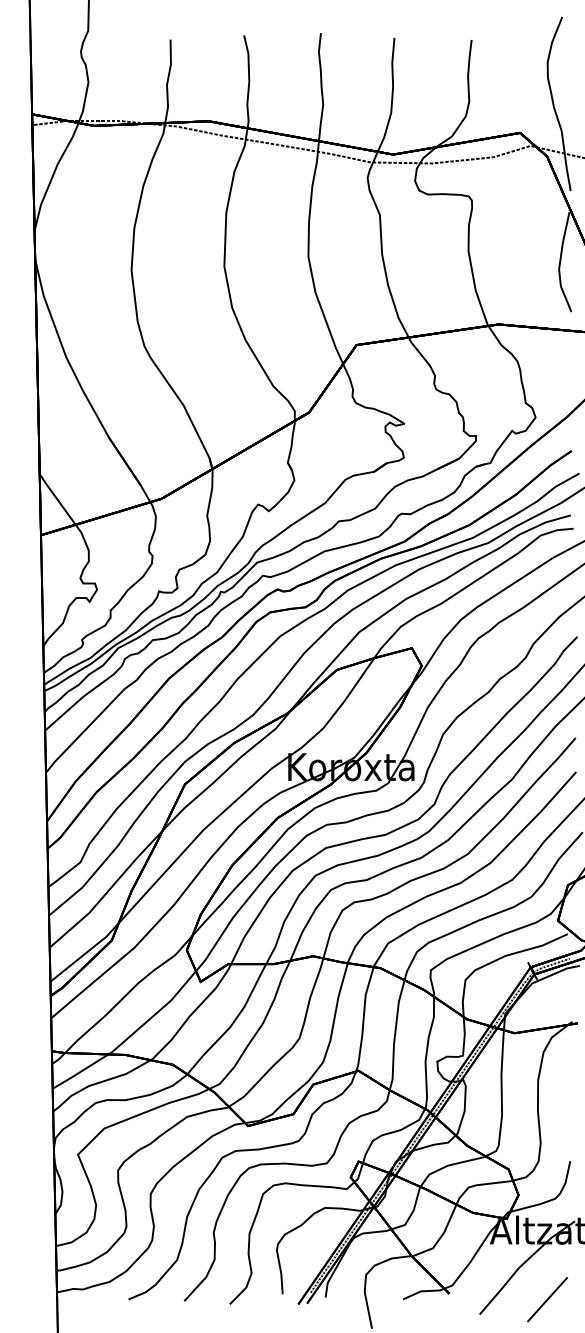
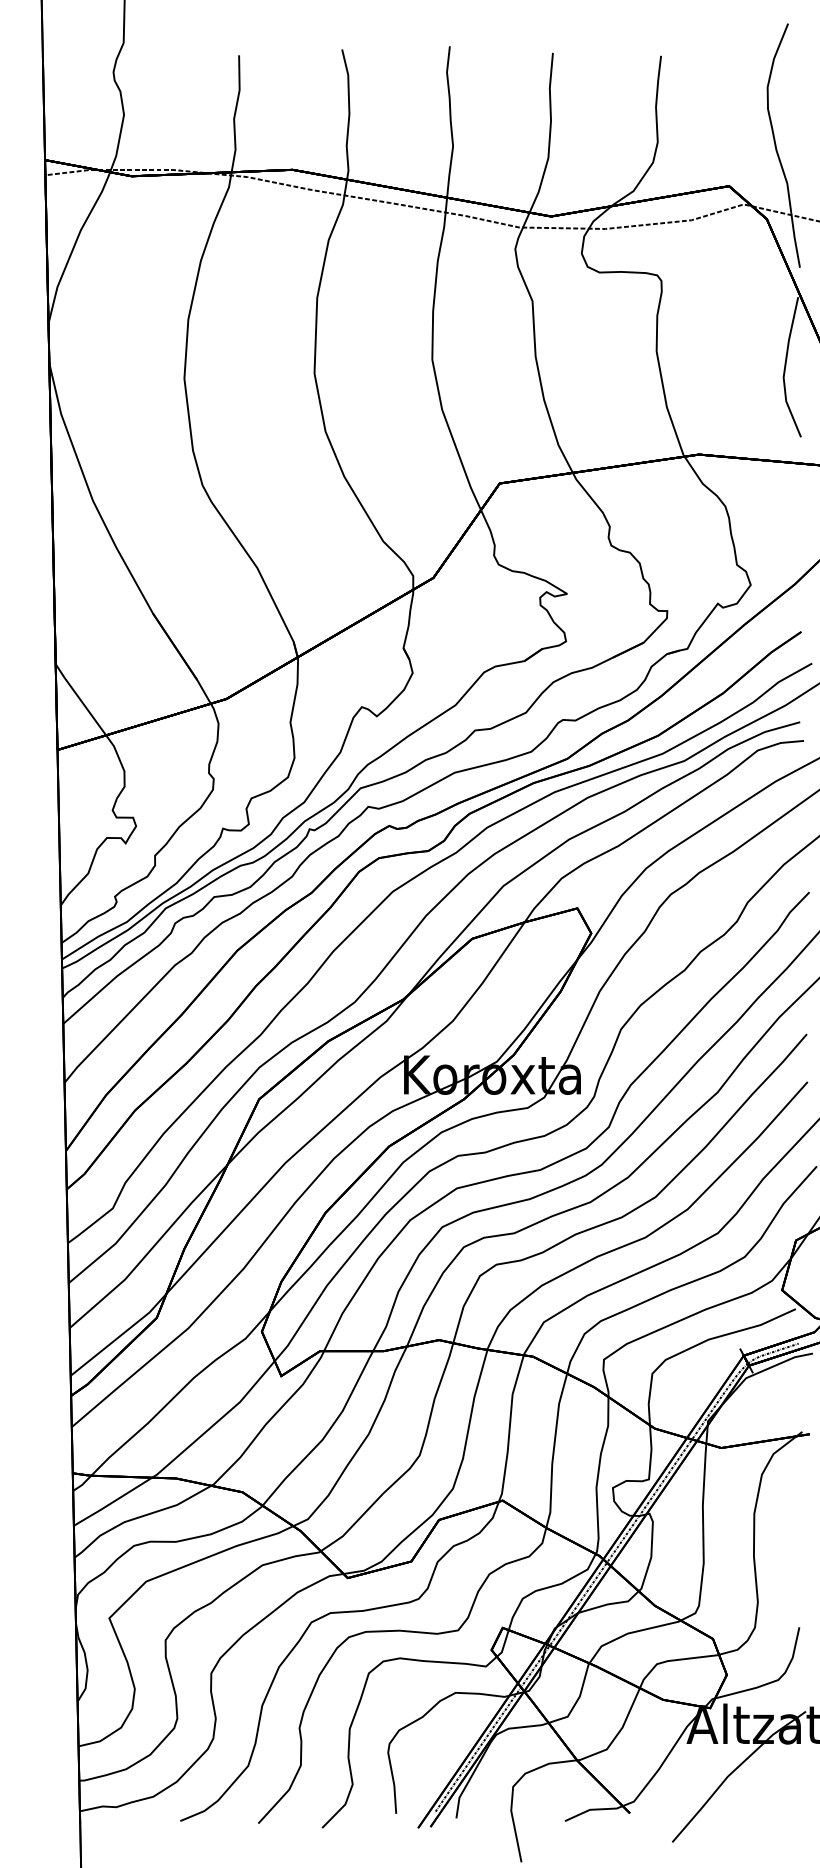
line: (547, 1299) -> (767, 1821), removed

